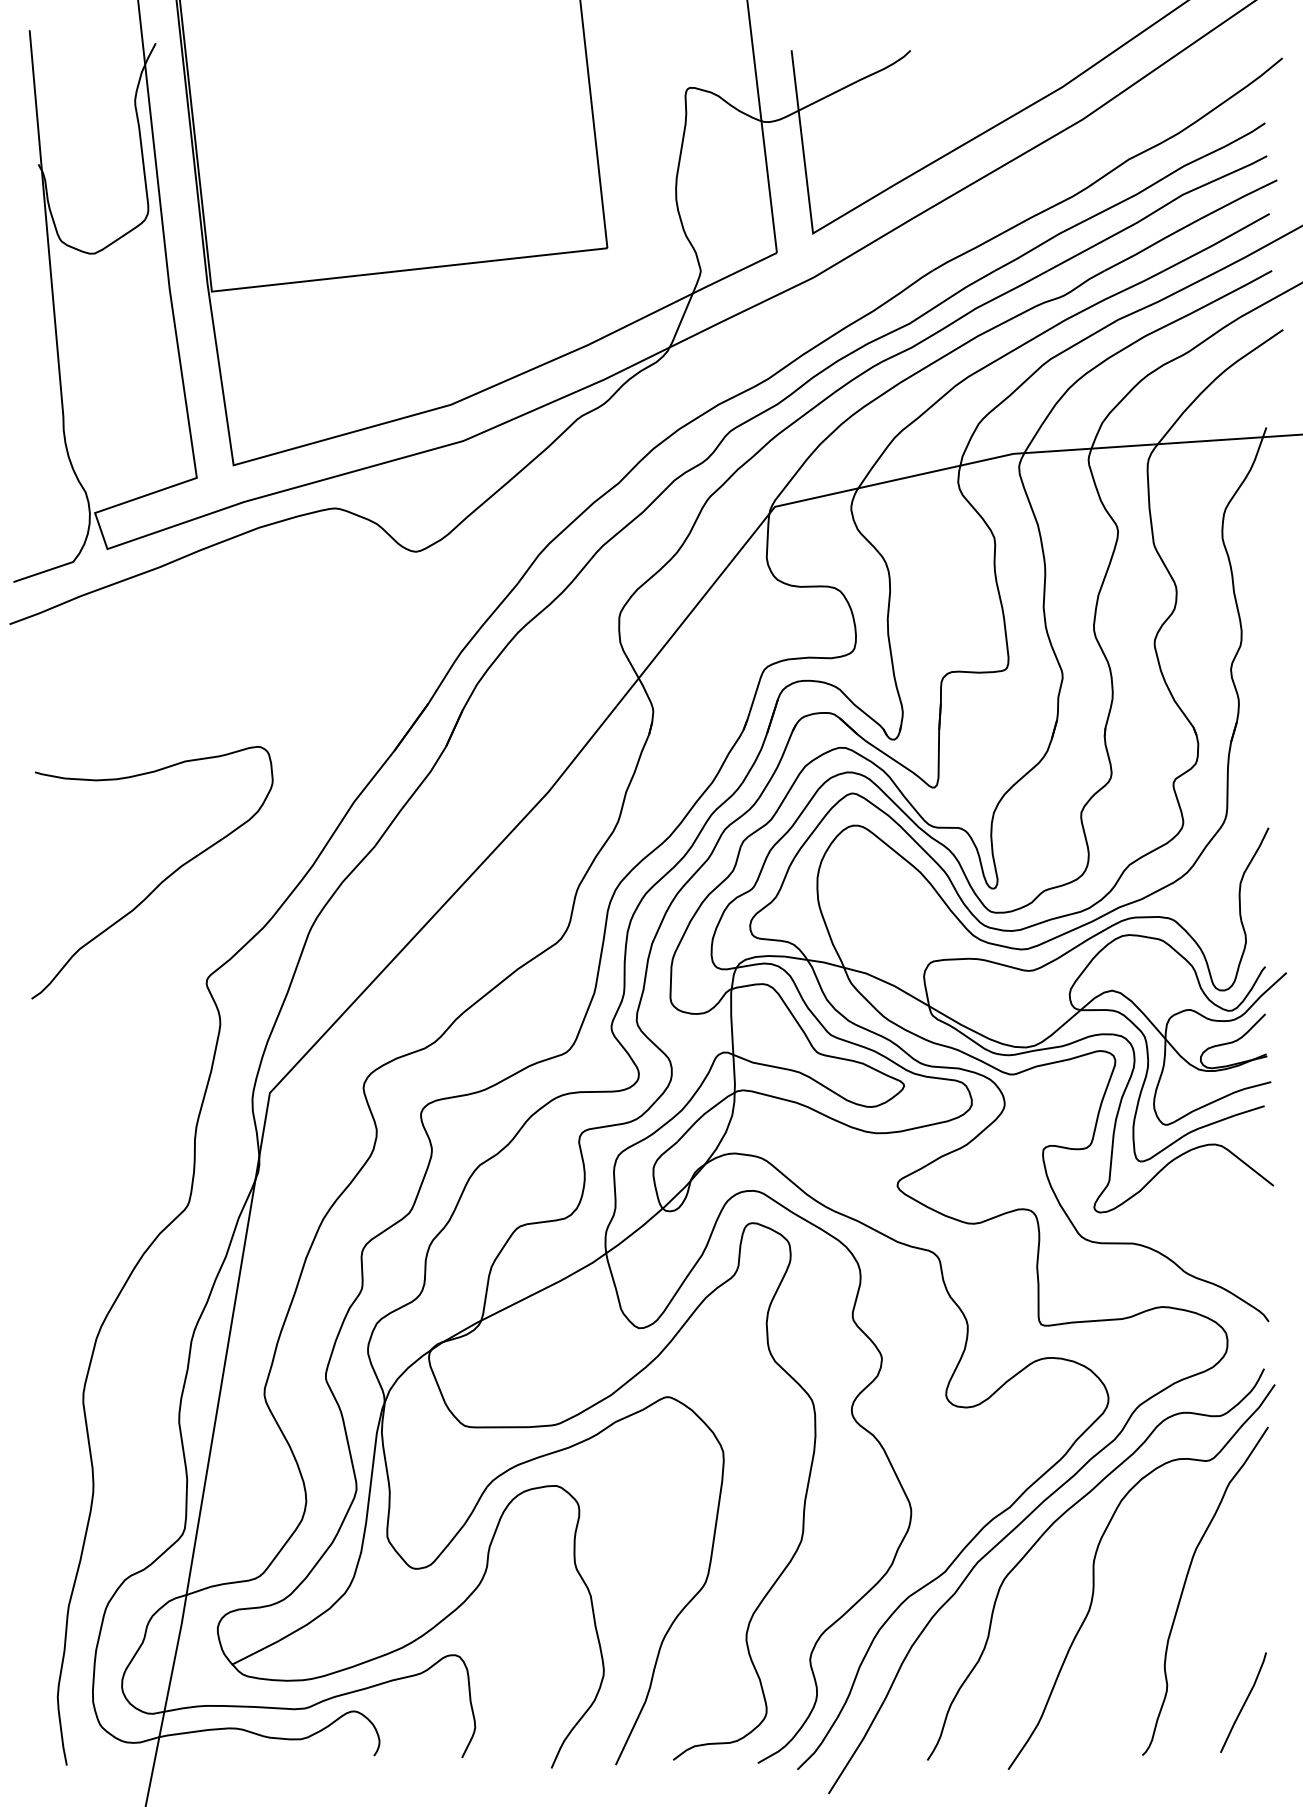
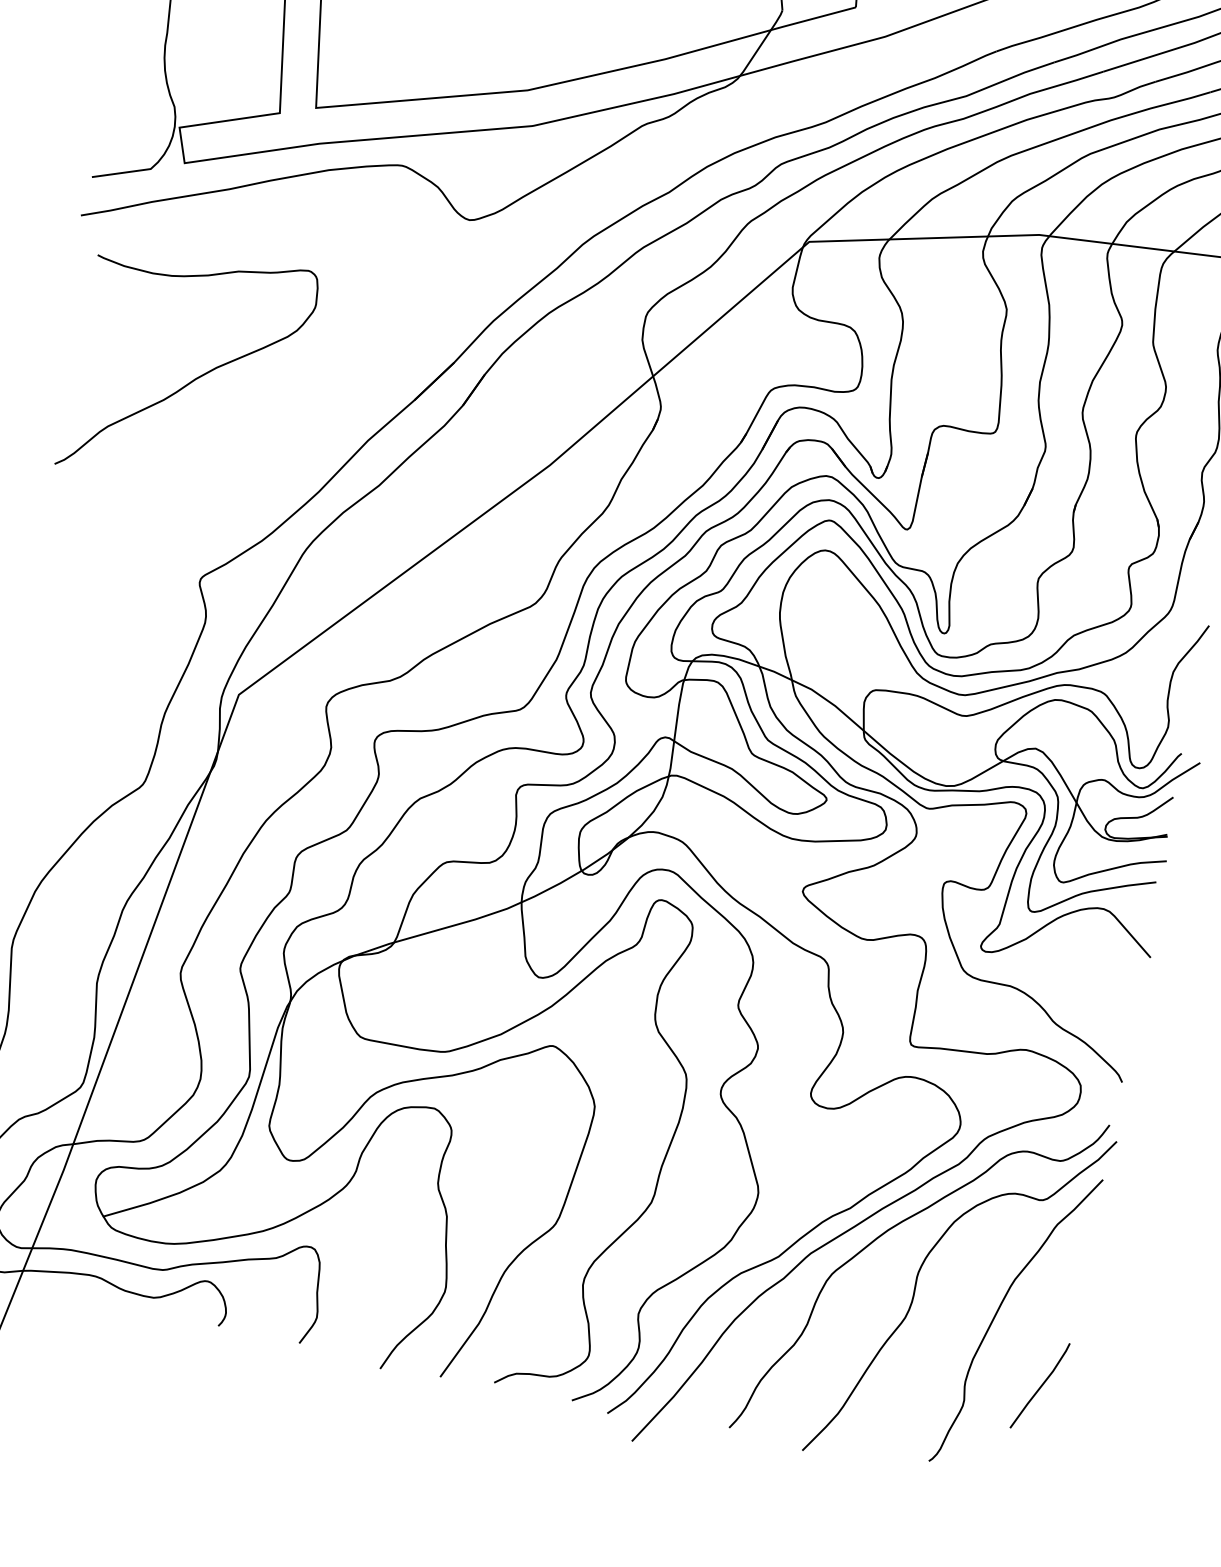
curve: (161, 881) -> (195, 378), moved
line: (1244, 1702) -> (1041, 1385), moved

